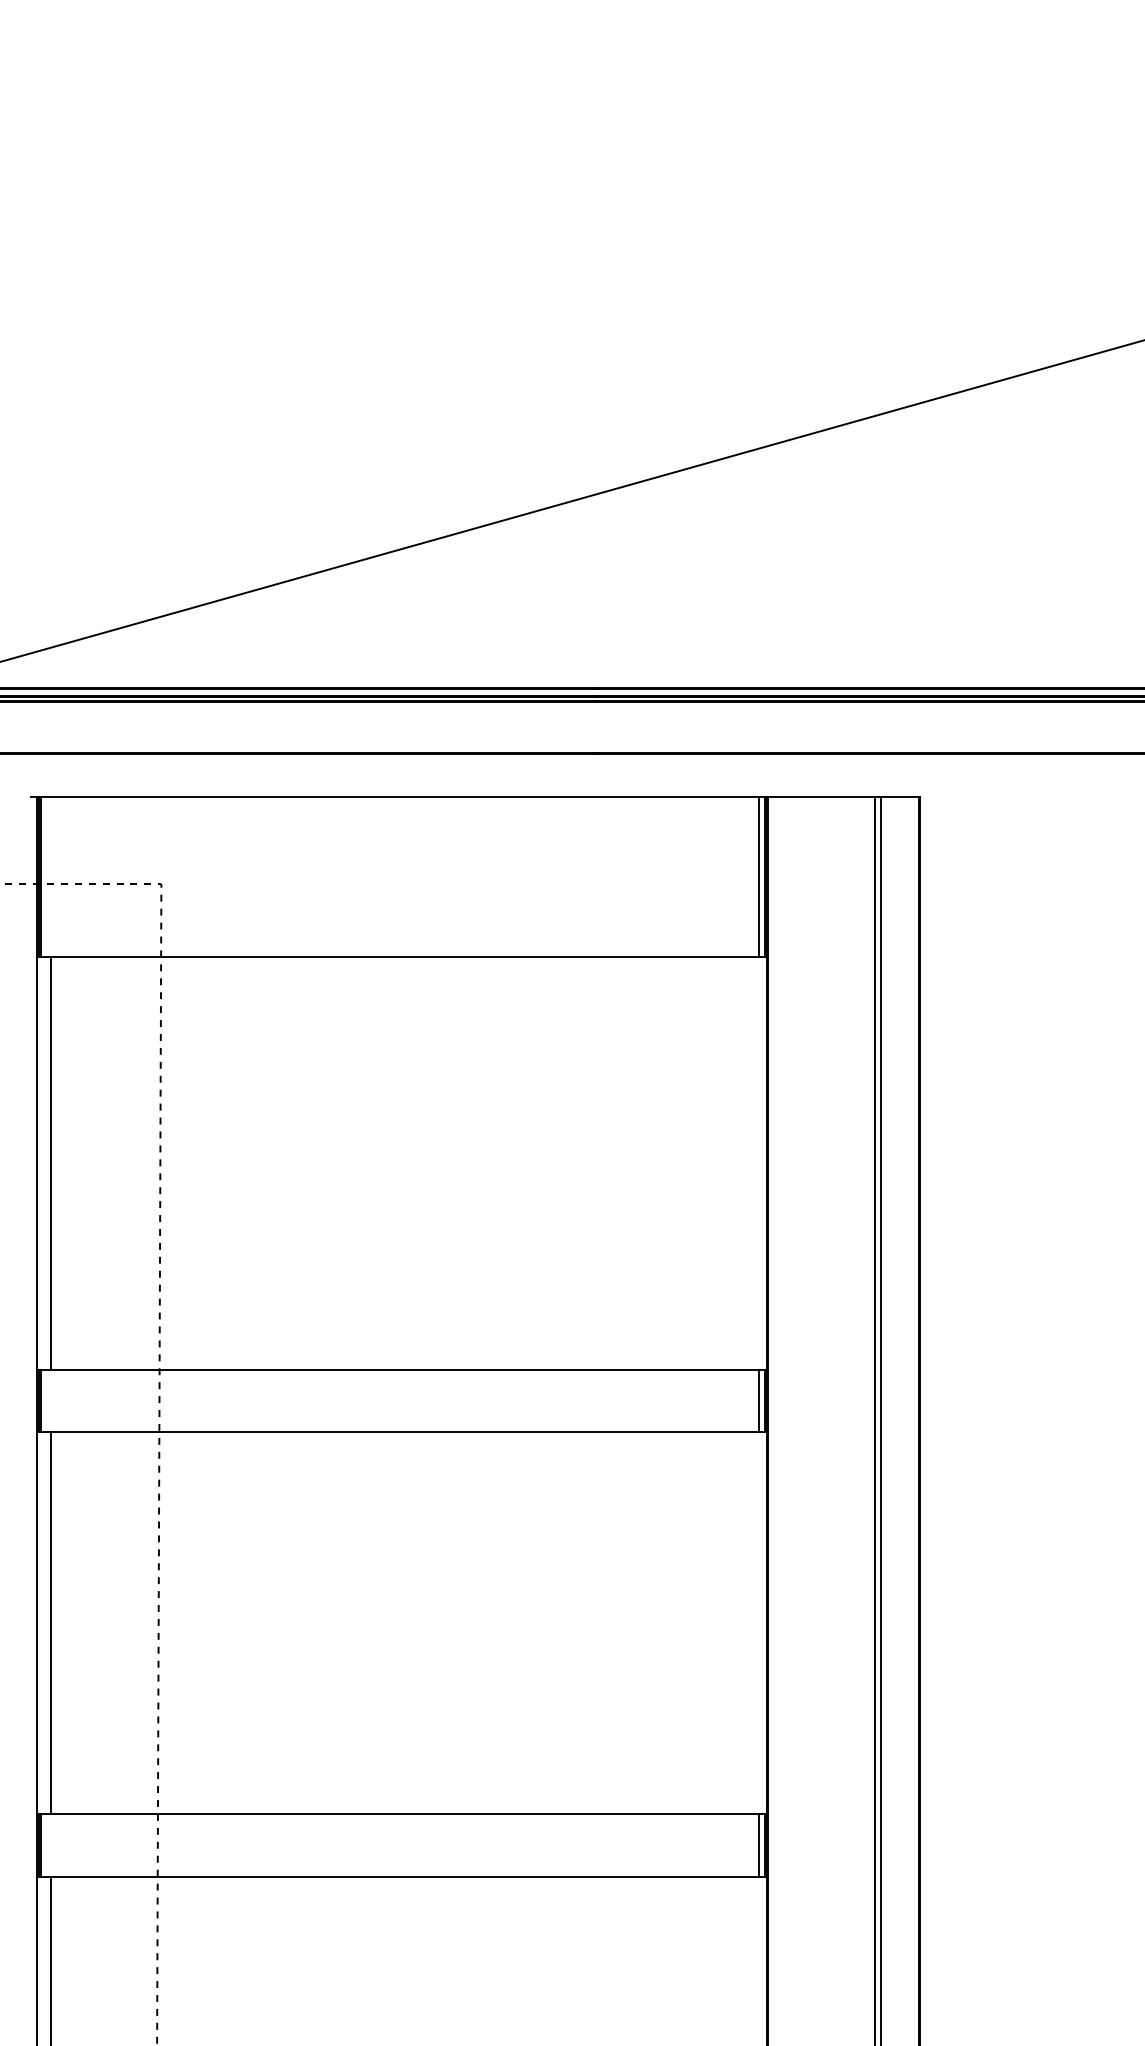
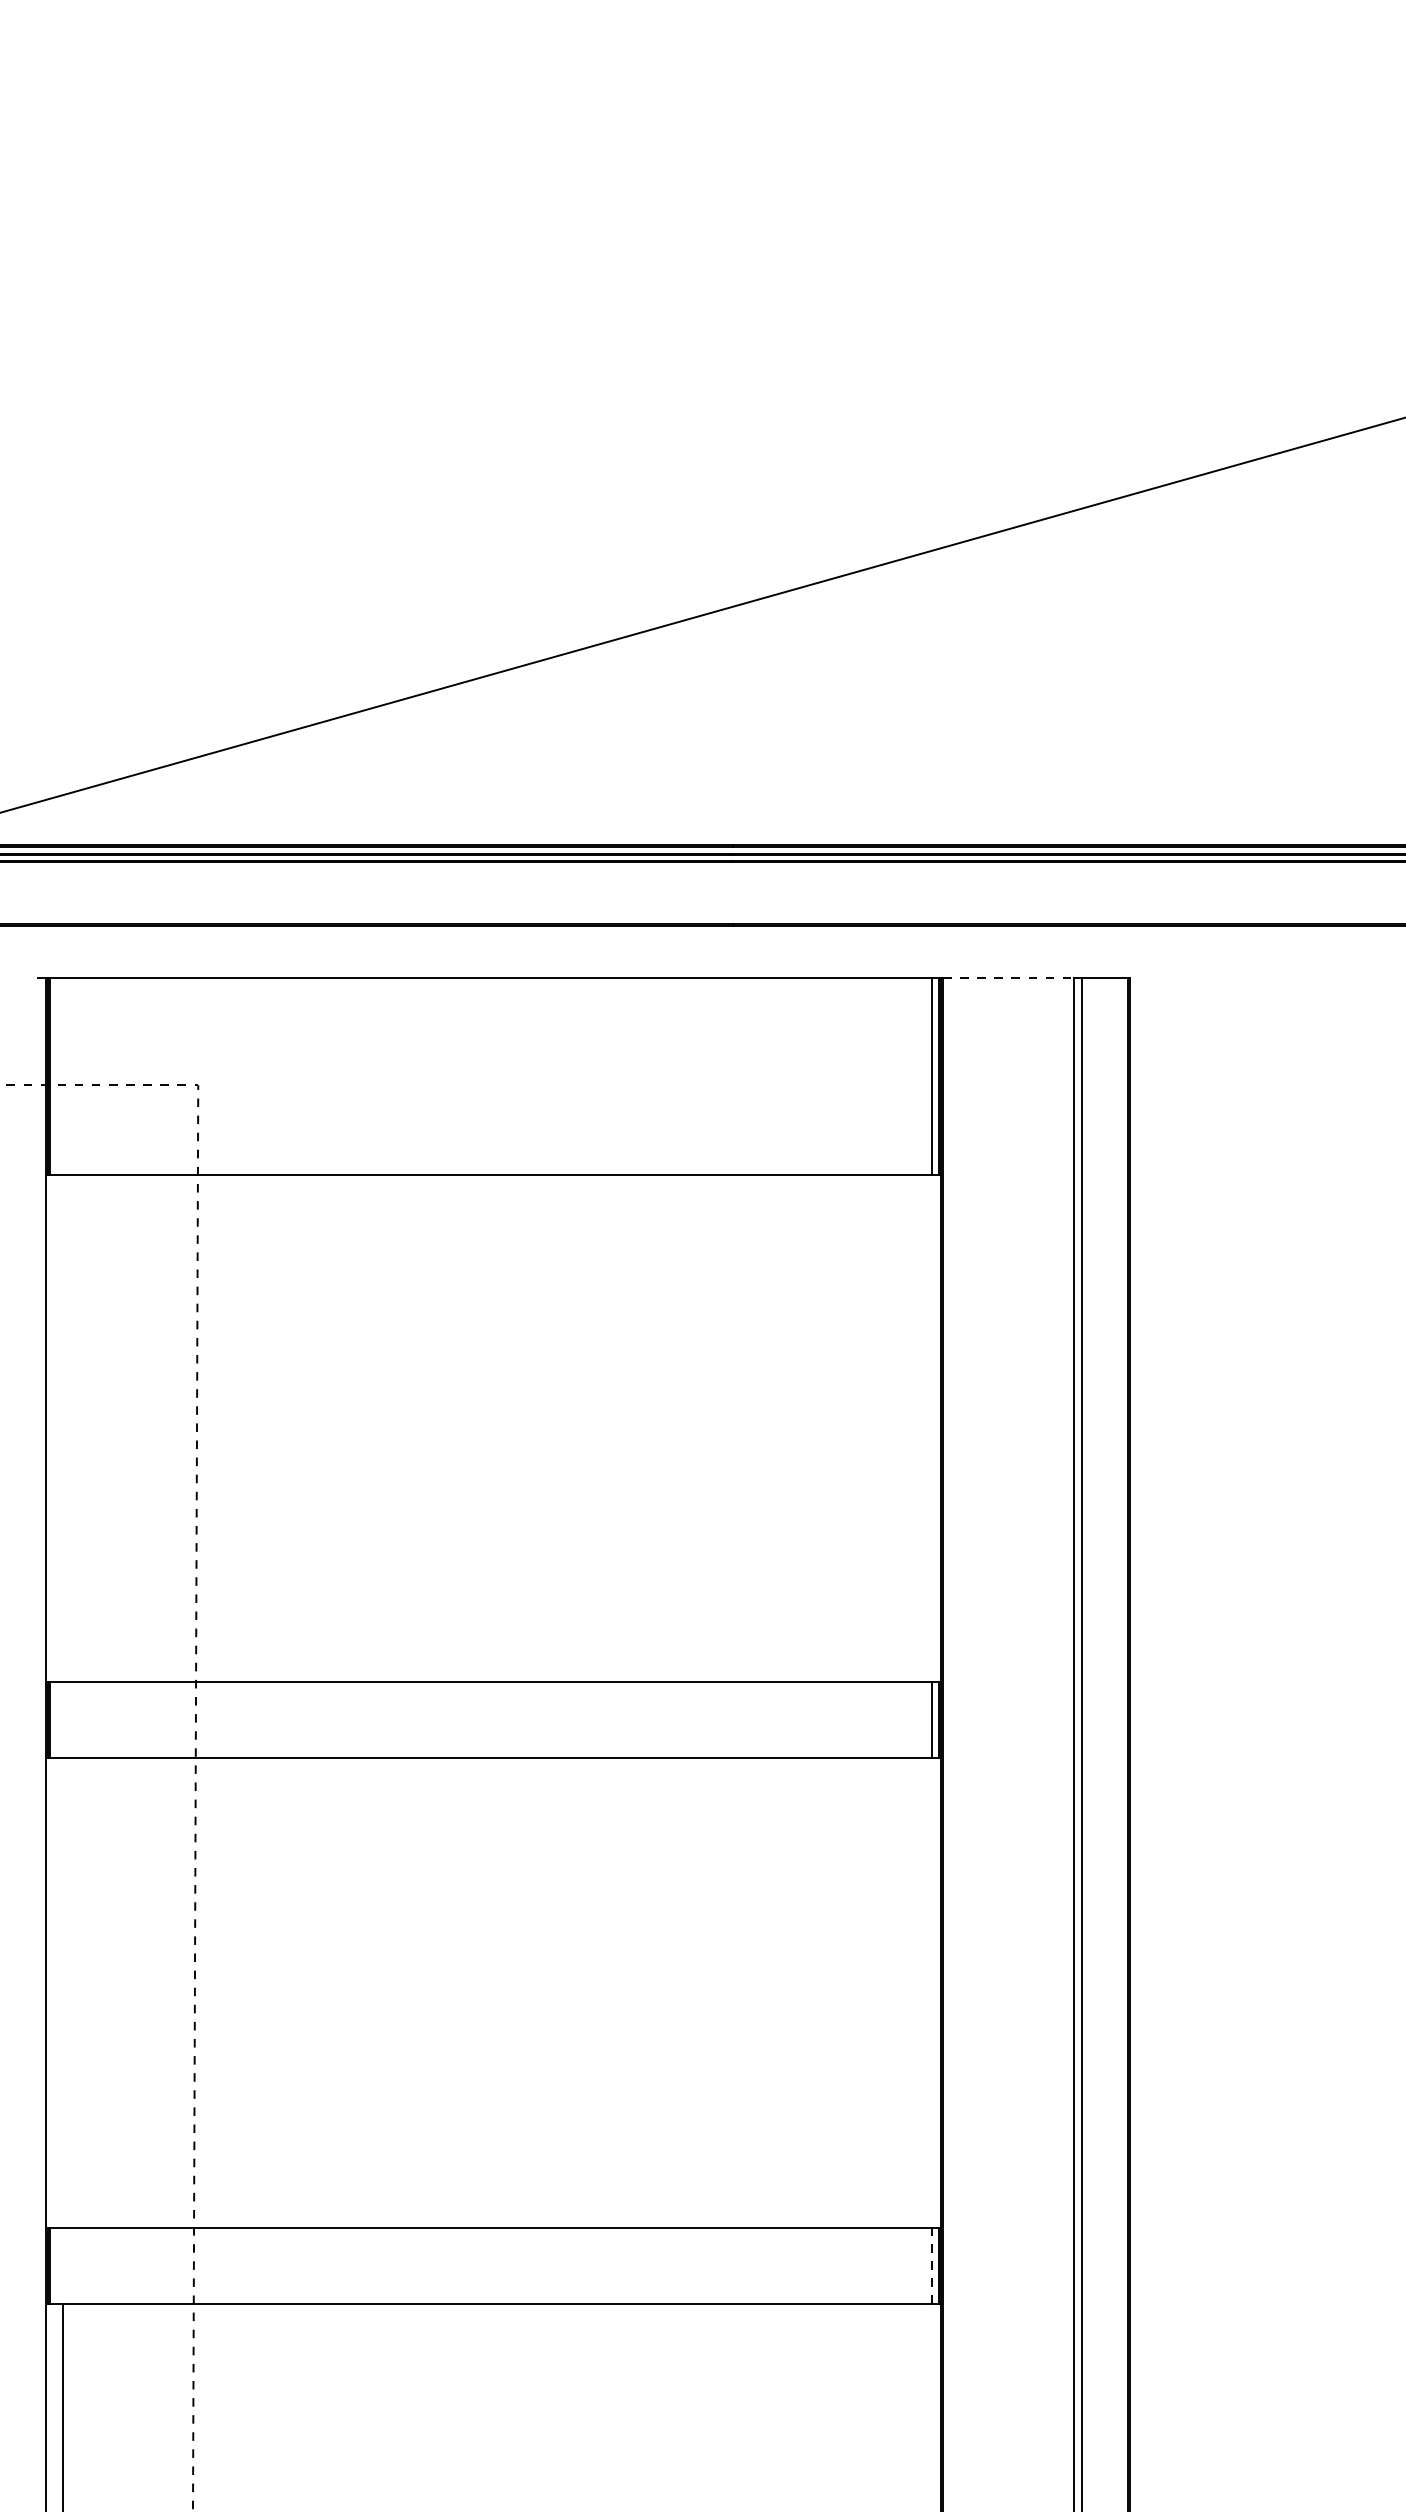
line: (822, 796) -> (1009, 978), solid -> dashed
line: (51, 1163) -> (63, 1428), removed
line: (51, 1622) -> (63, 1992), removed
line: (758, 1845) -> (931, 2265), solid -> dashed

